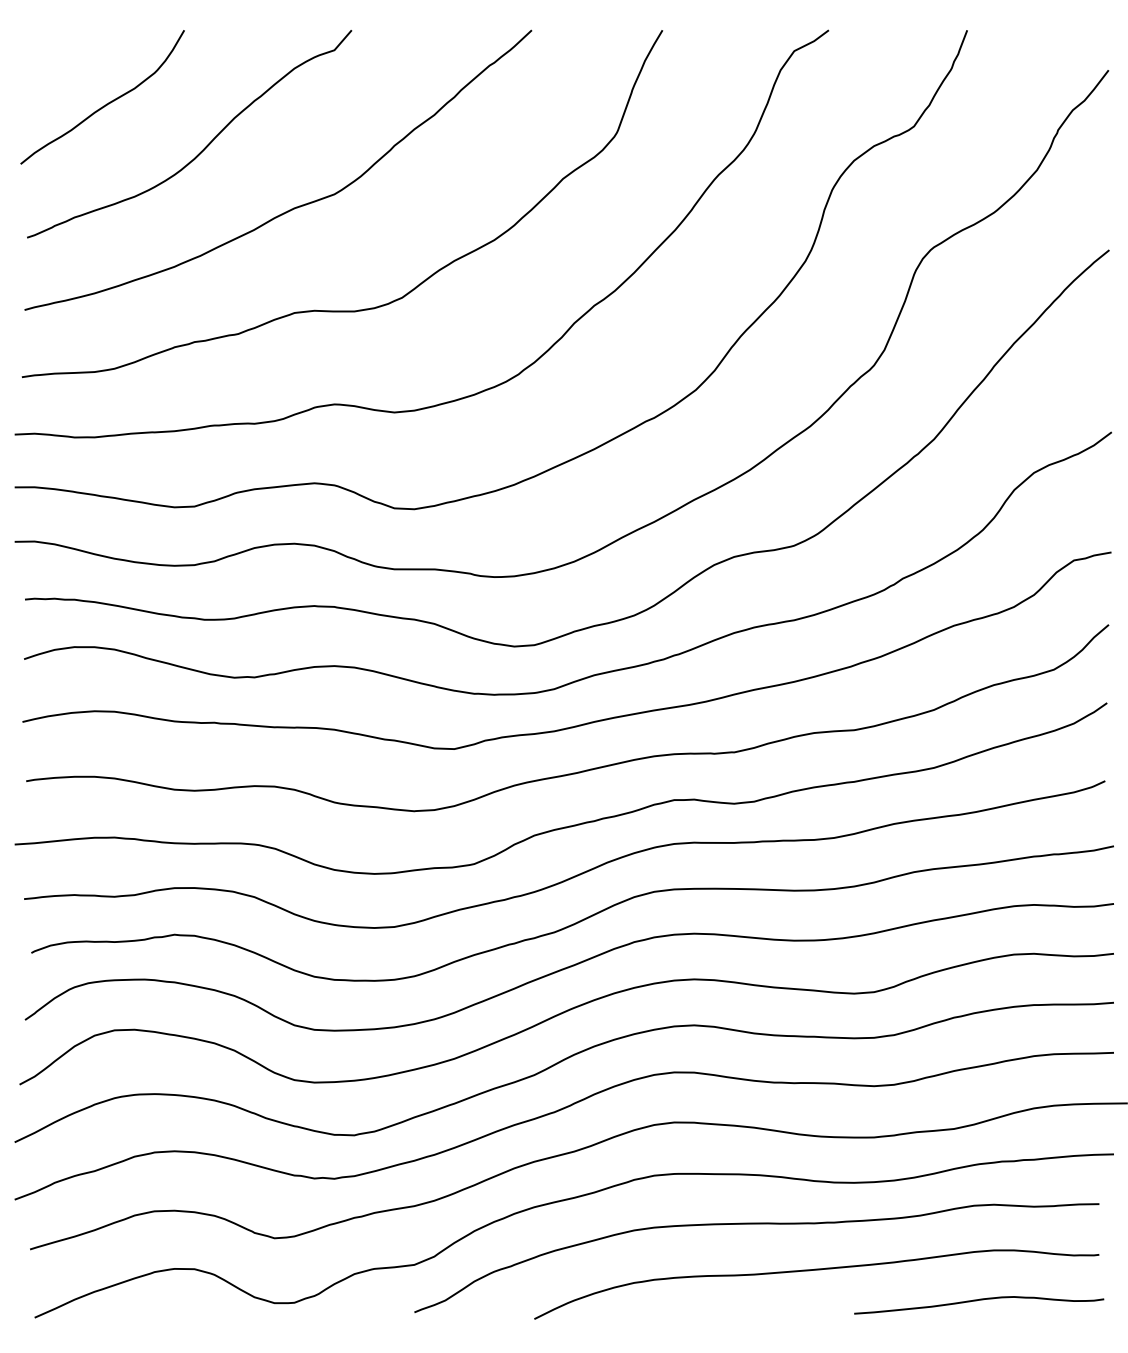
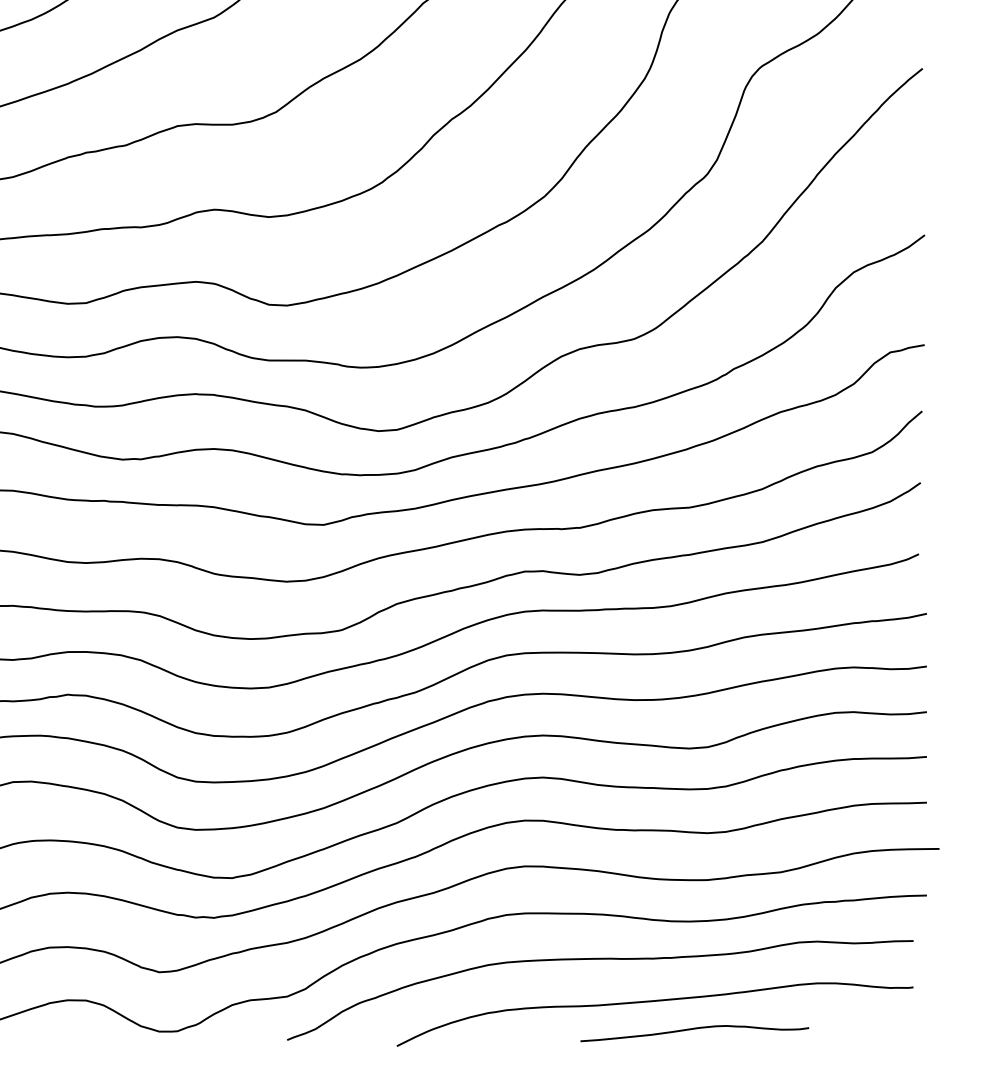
curve: (979, 1300) -> (695, 1029), moved

